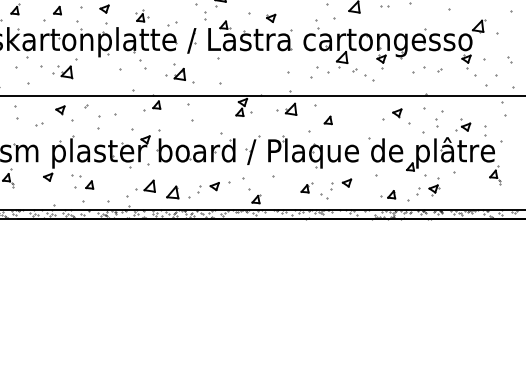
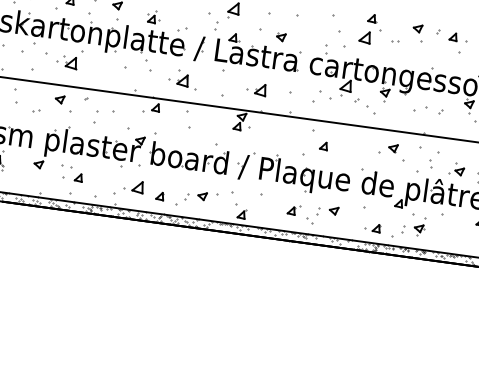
part: (286, 108) -> (256, 88), moved
part: (172, 191) -> (159, 195), size x0.62

